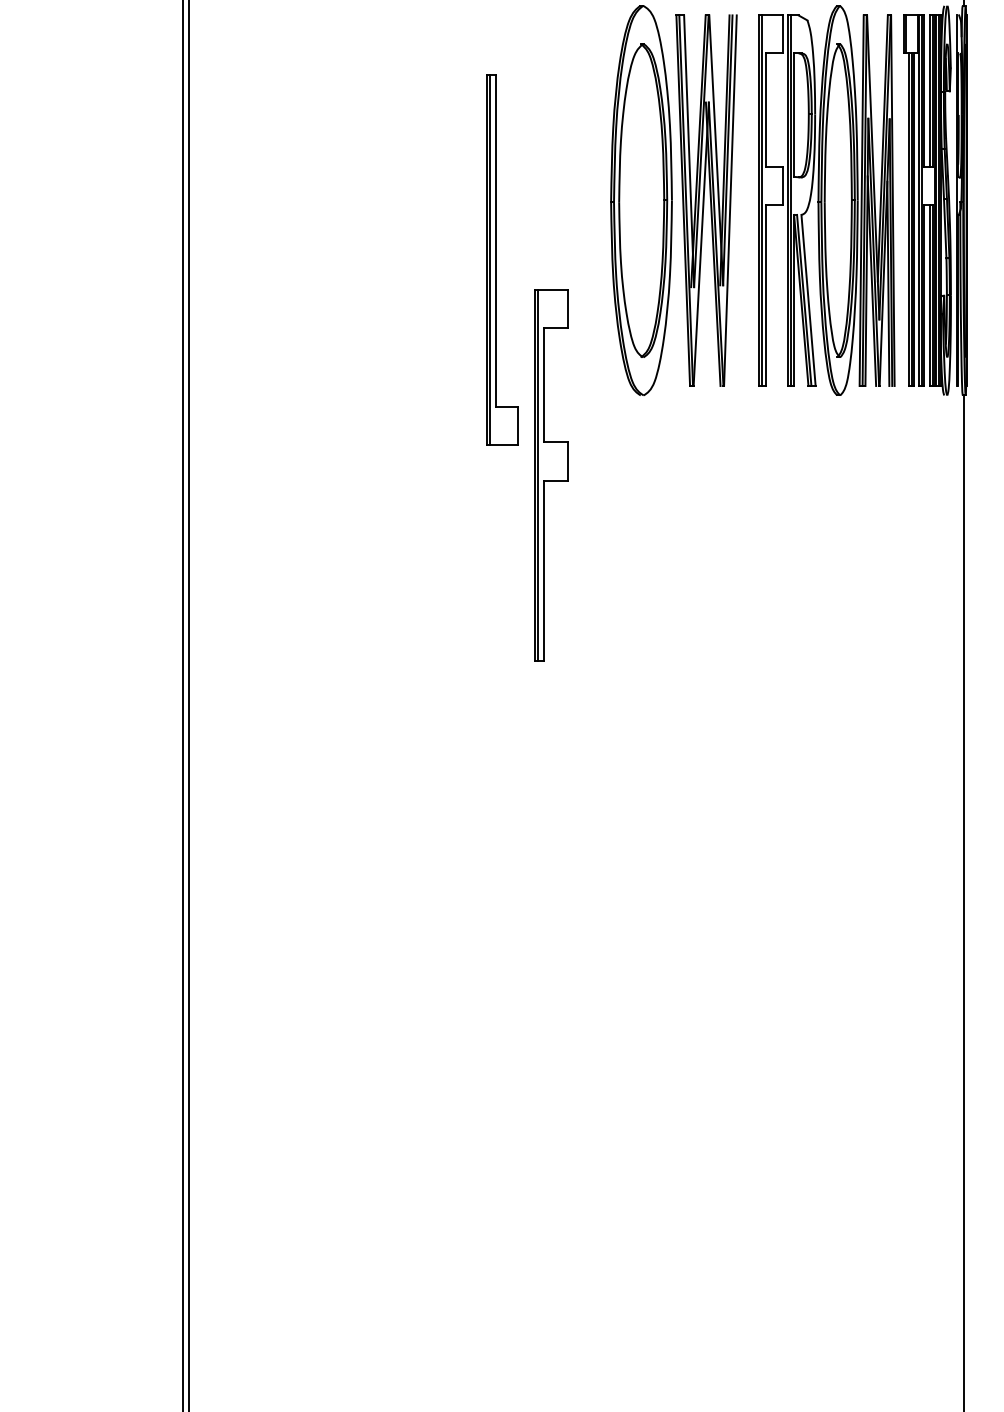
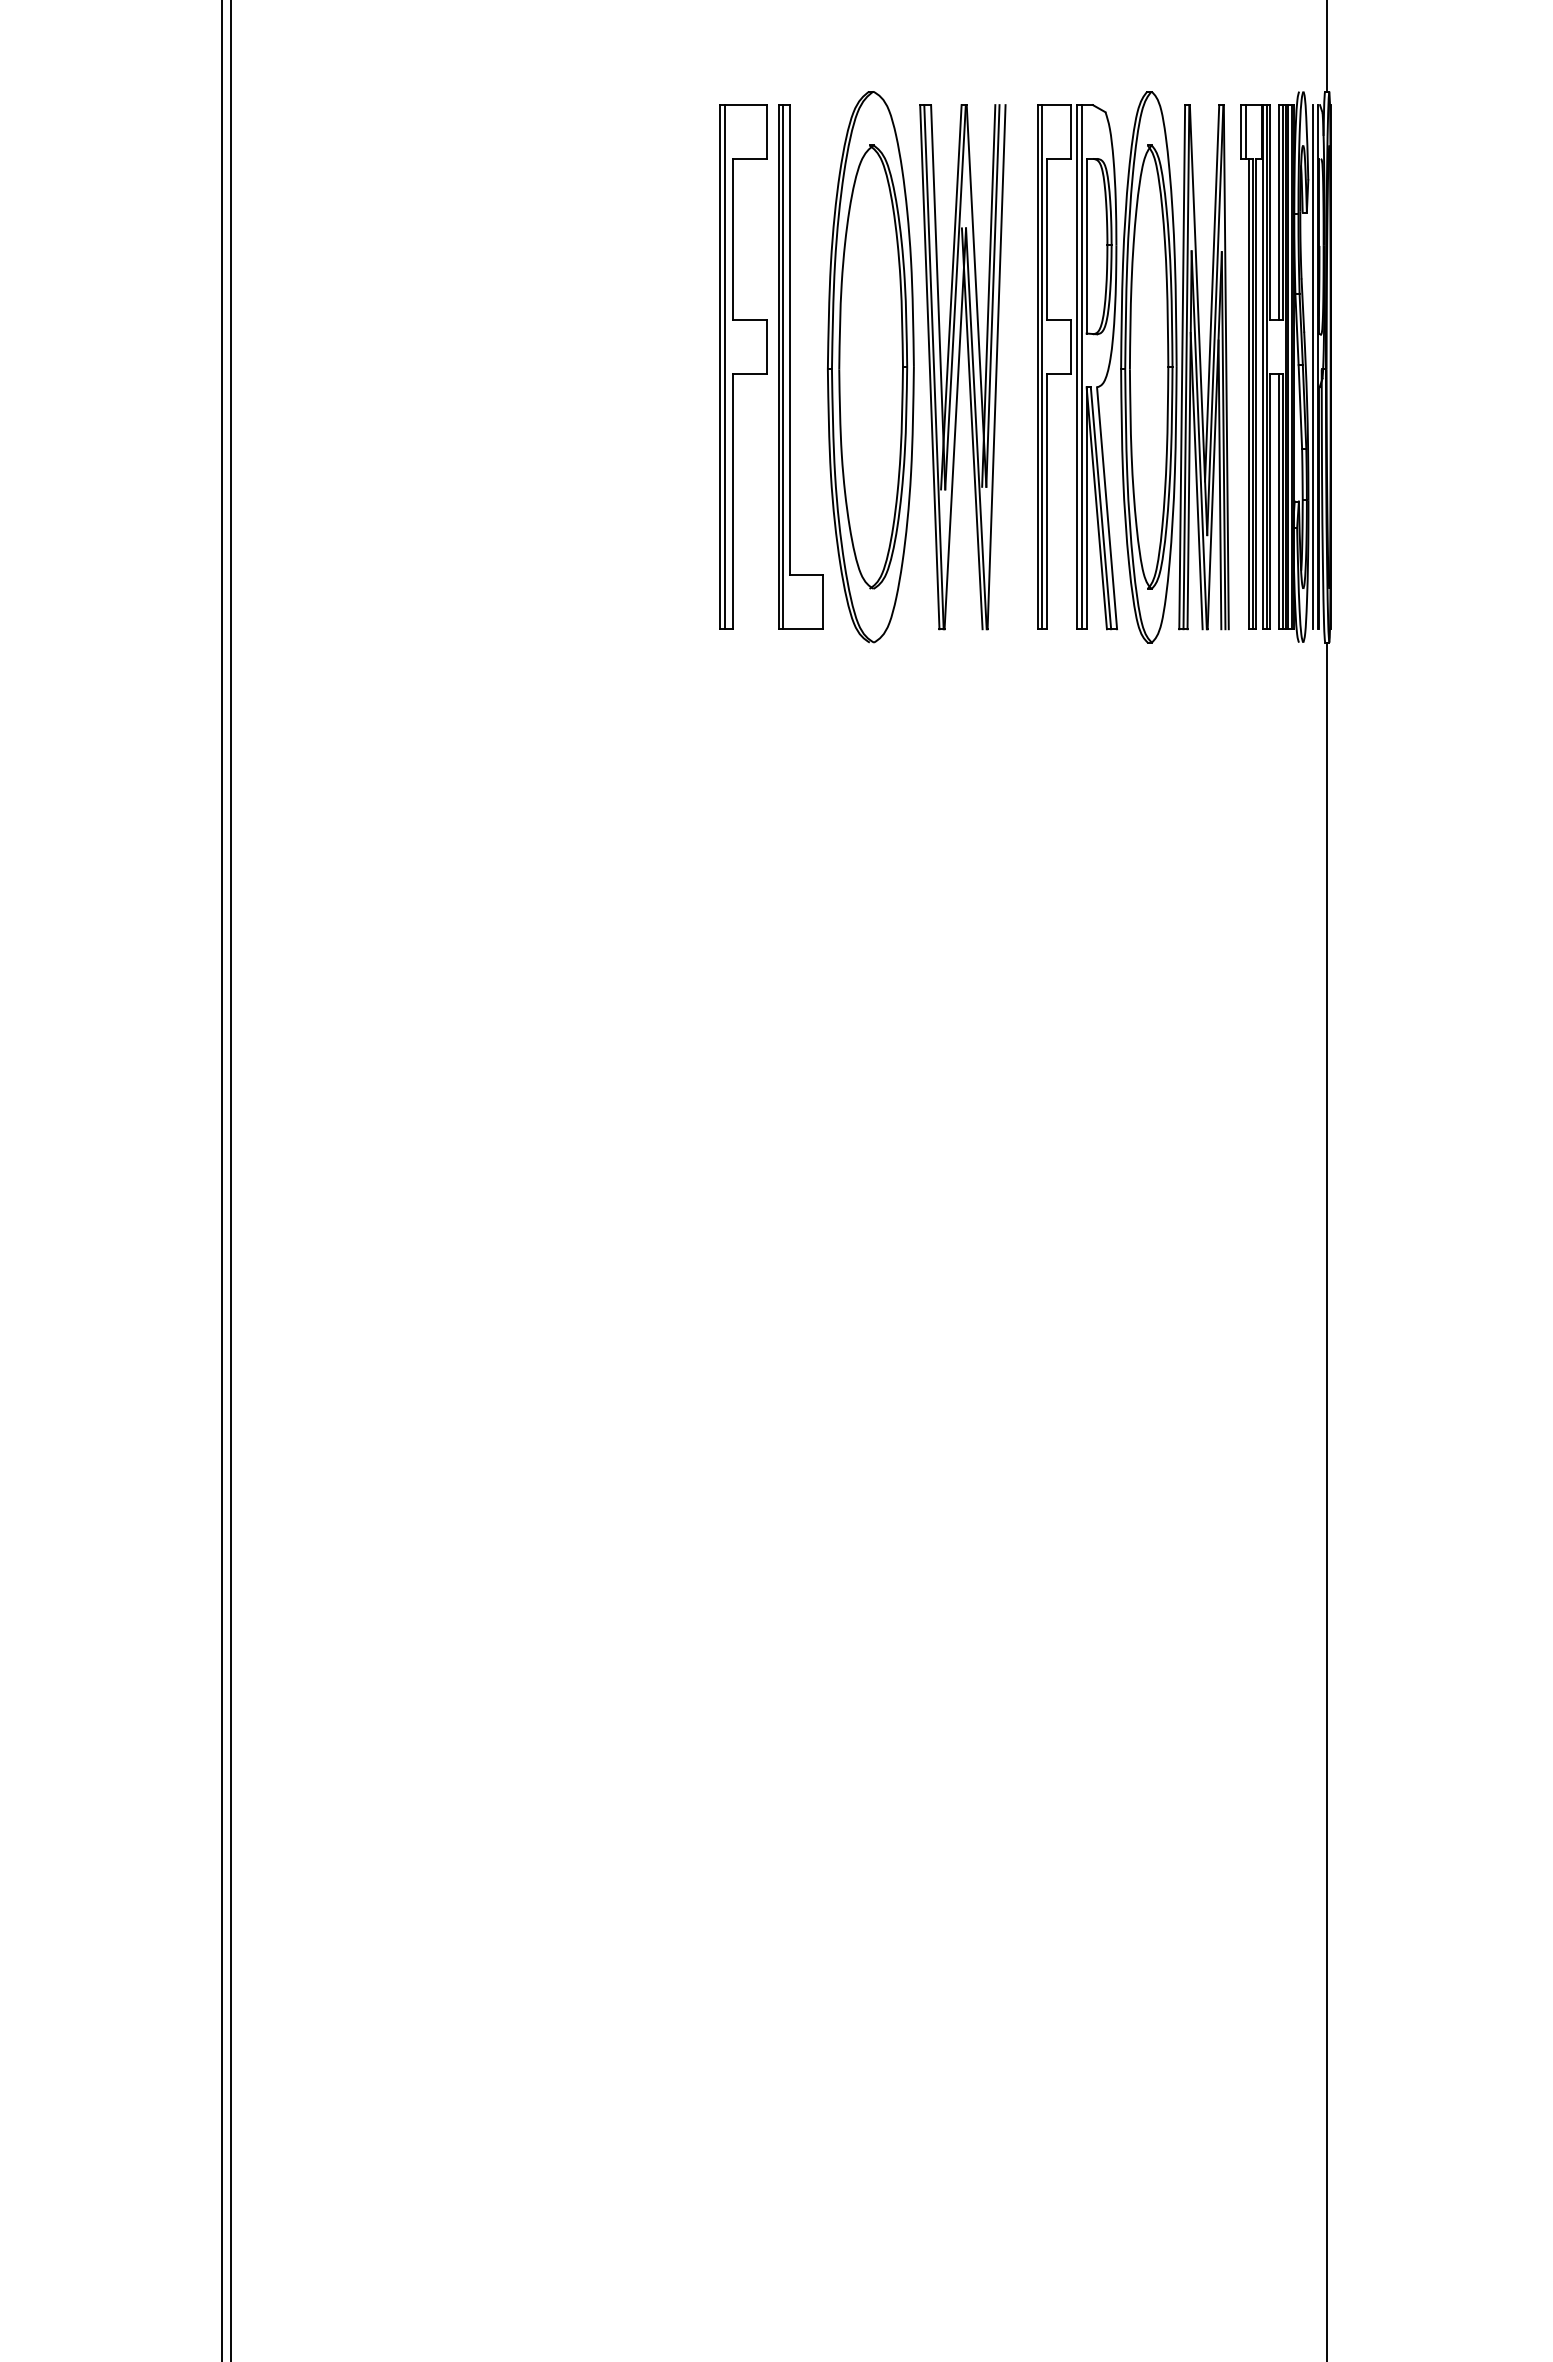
line: (954, 200) -> (1313, 367), added
part: (495, 259) -> (790, 366), moved
part: (551, 475) -> (743, 366), moved

